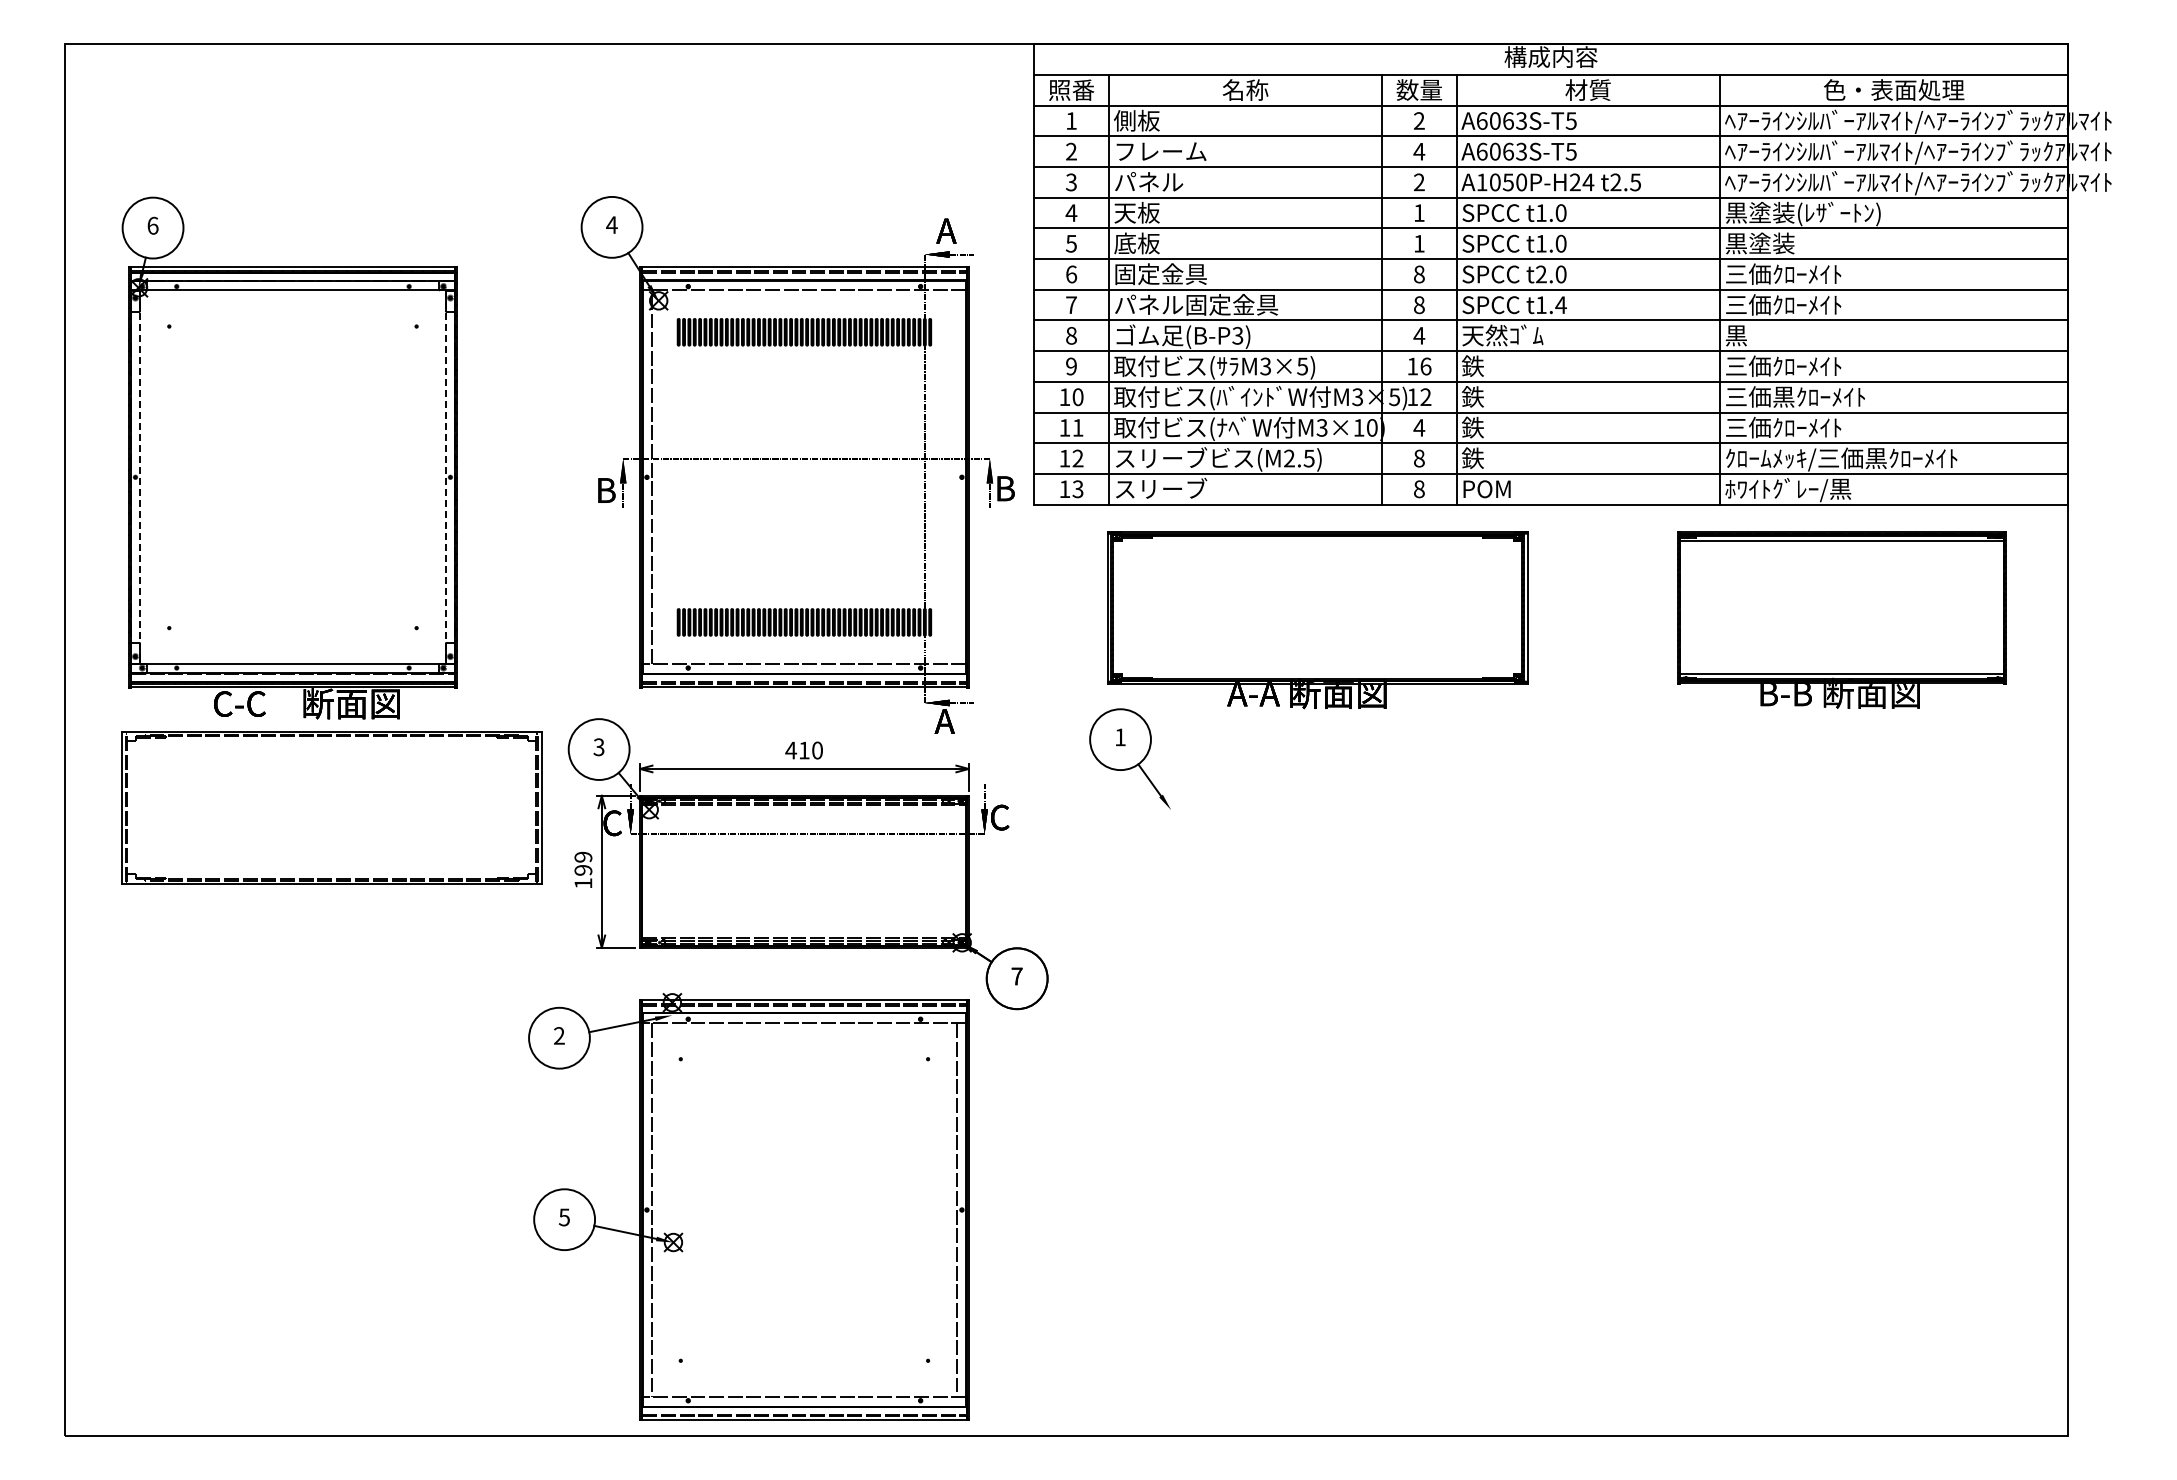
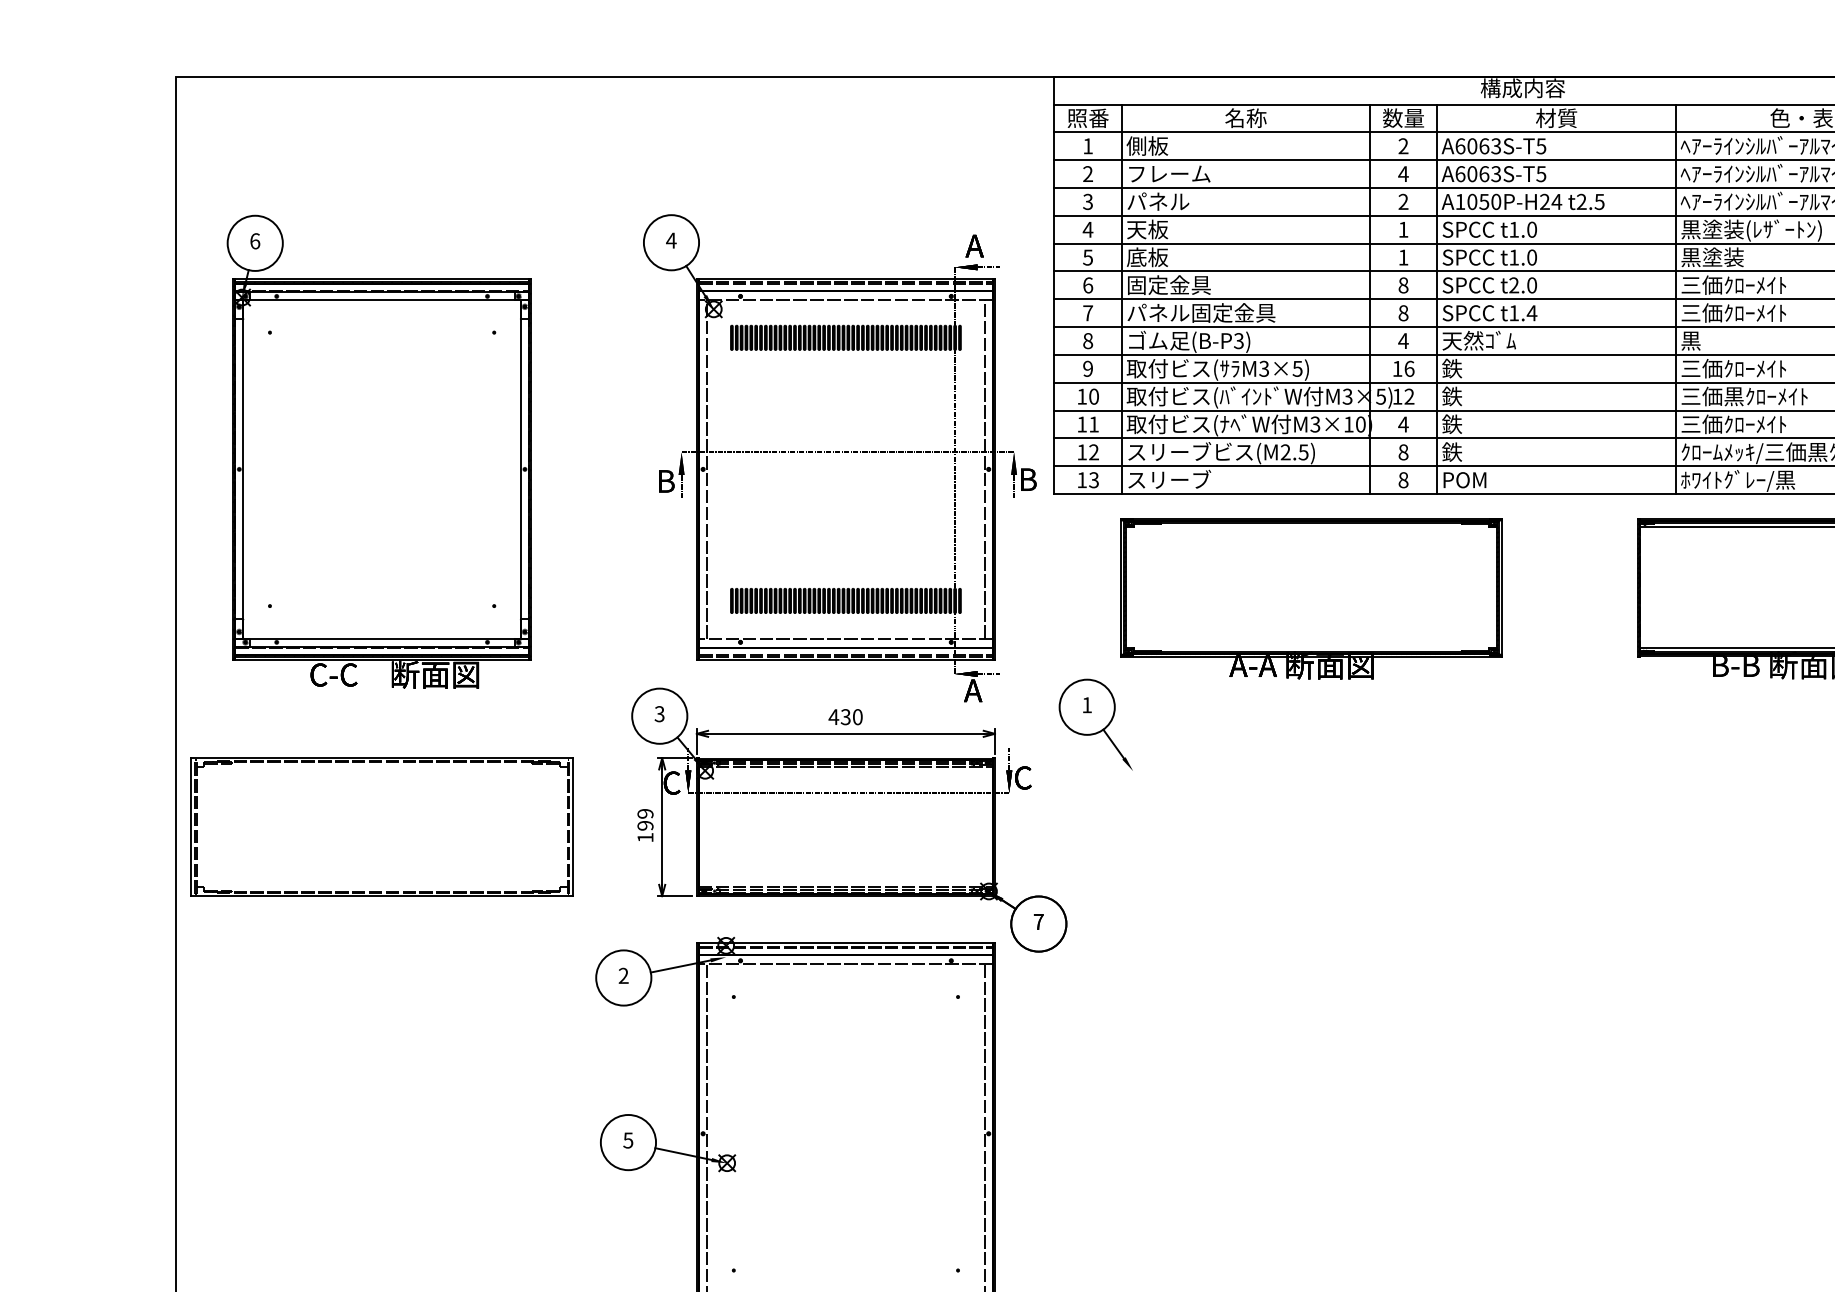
line: (957, 476) -> (984, 468), added
line: (140, 477) -> (243, 469), dashed -> solid
line: (445, 477) -> (520, 469), dashed -> solid
text: (803, 750) -> (845, 717), 410 -> 430
part: (1129, 758) -> (1095, 724), moved
part: (331, 807) -> (381, 826), moved

